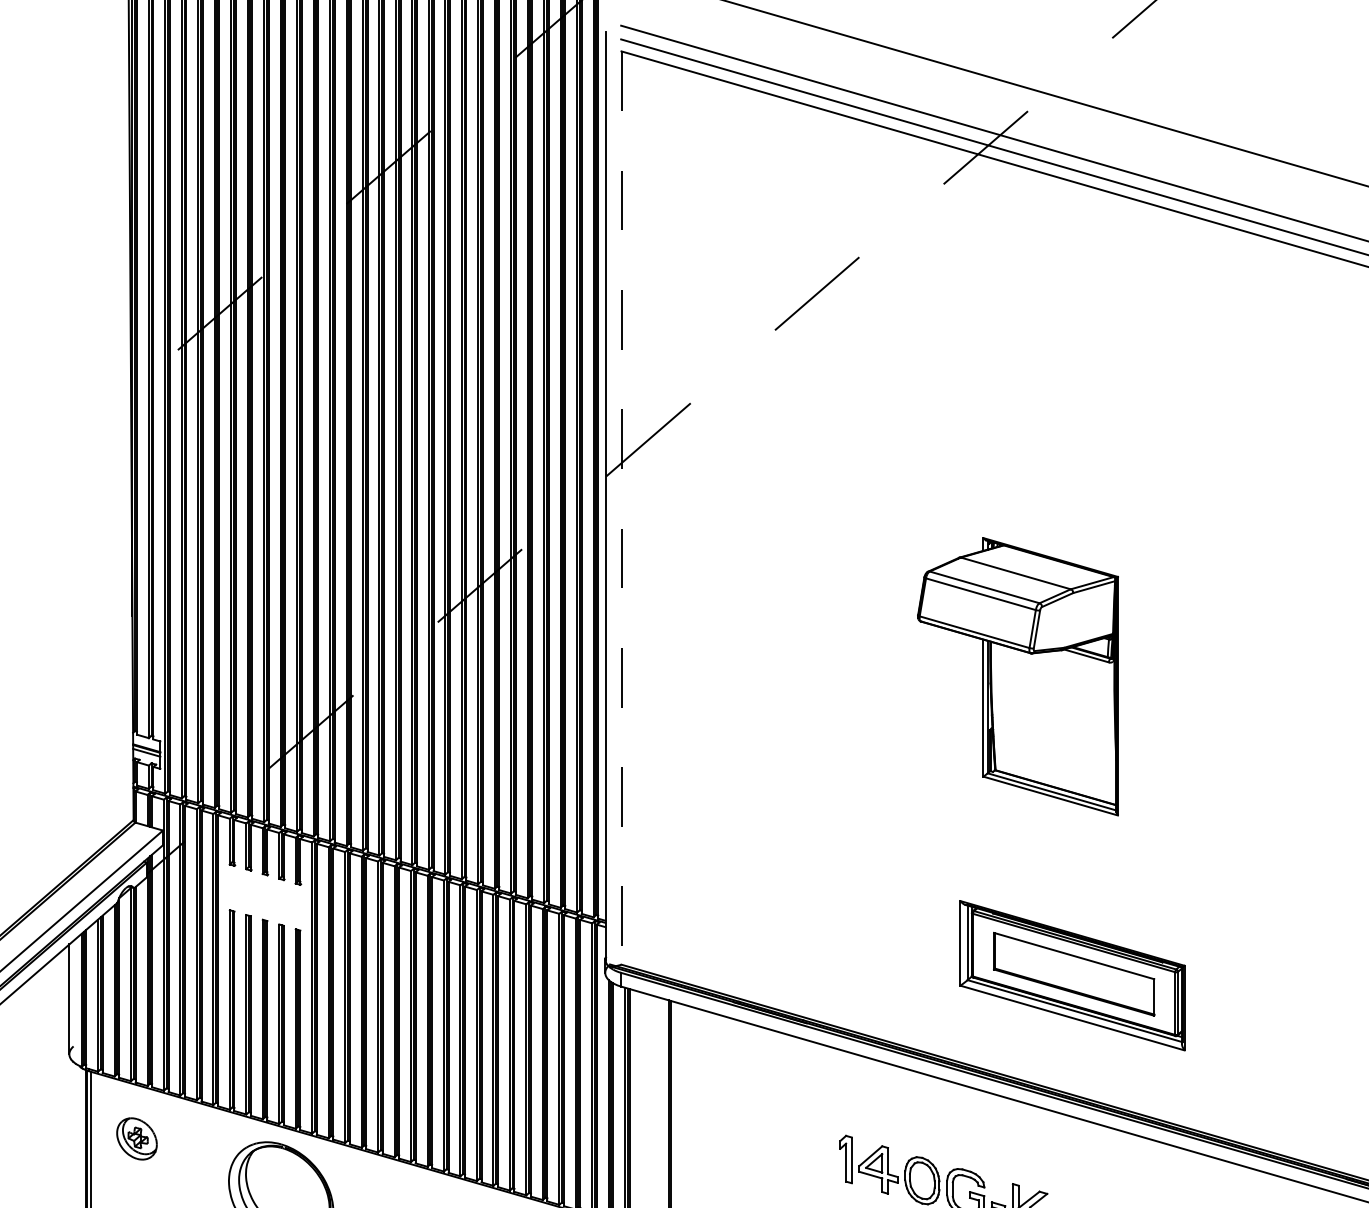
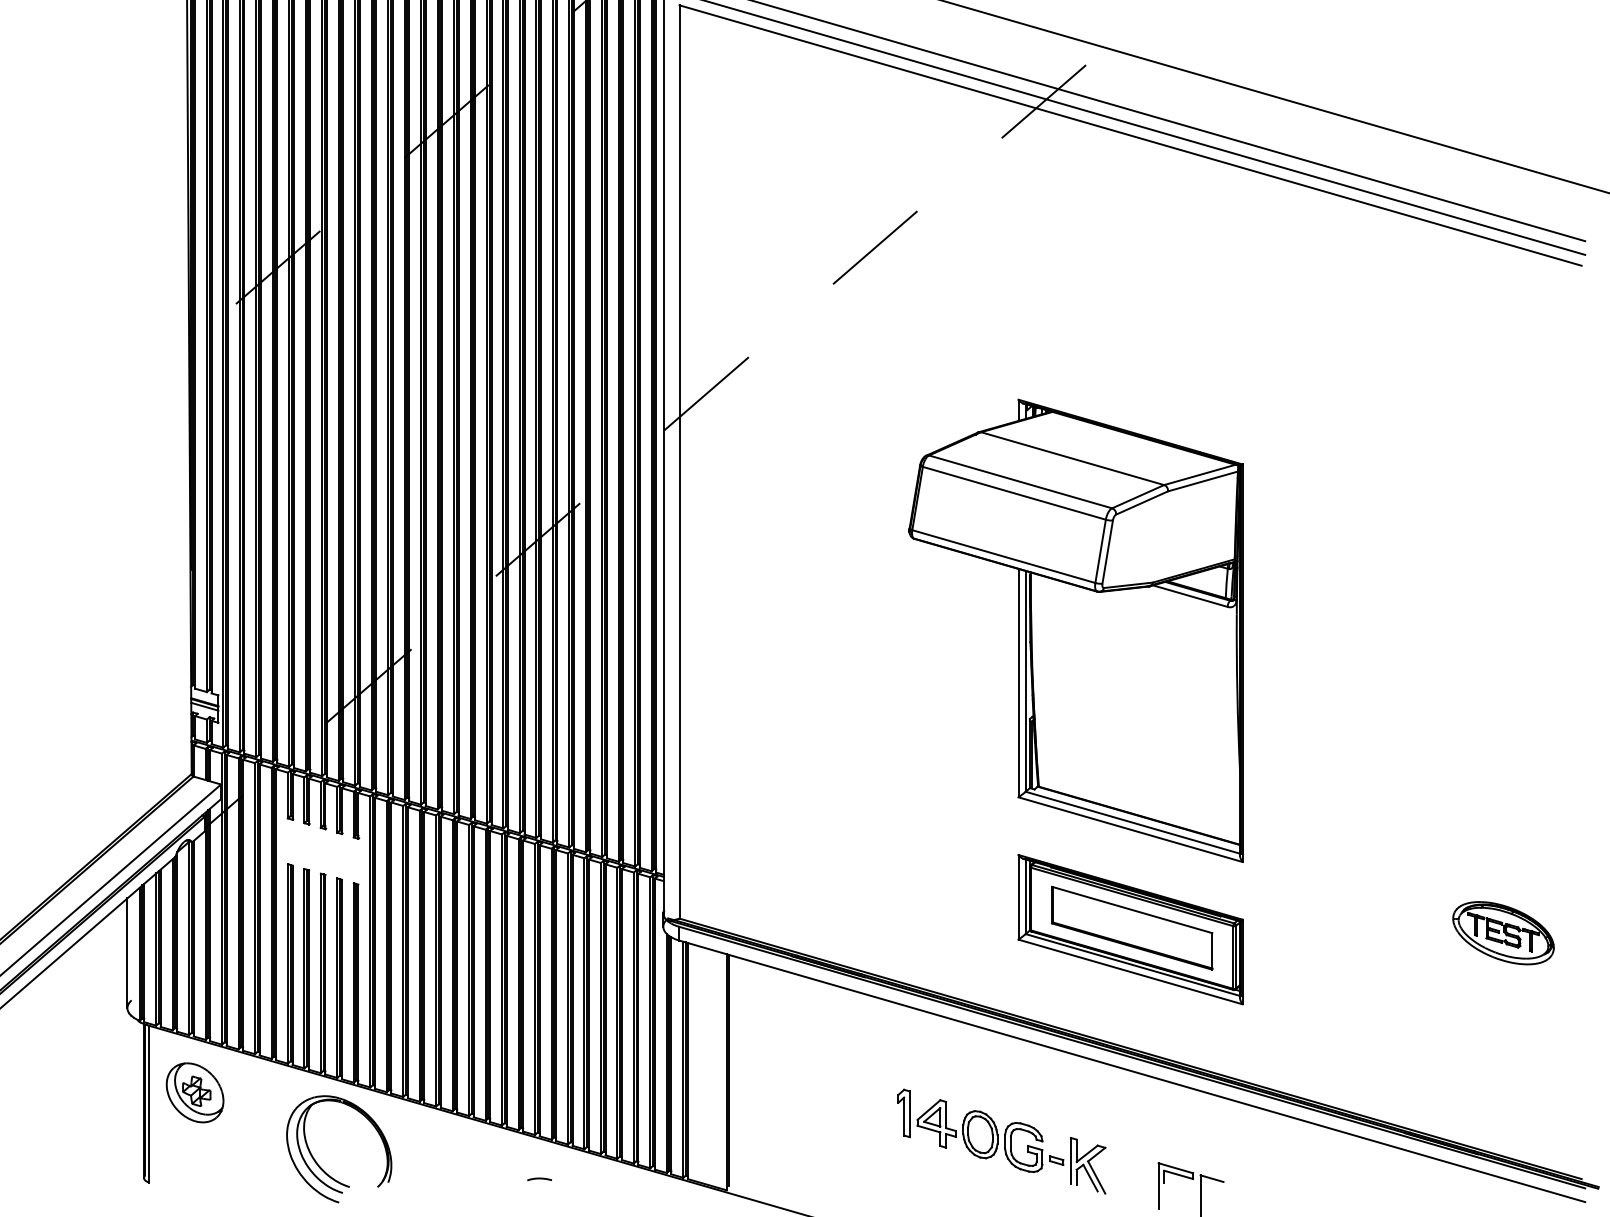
line: (621, 508) -> (679, 462), dashed -> solid
part: (1017, 676) -> (1075, 630), size x1.67
part: (136, 1138) -> (194, 1092), size x1.43

